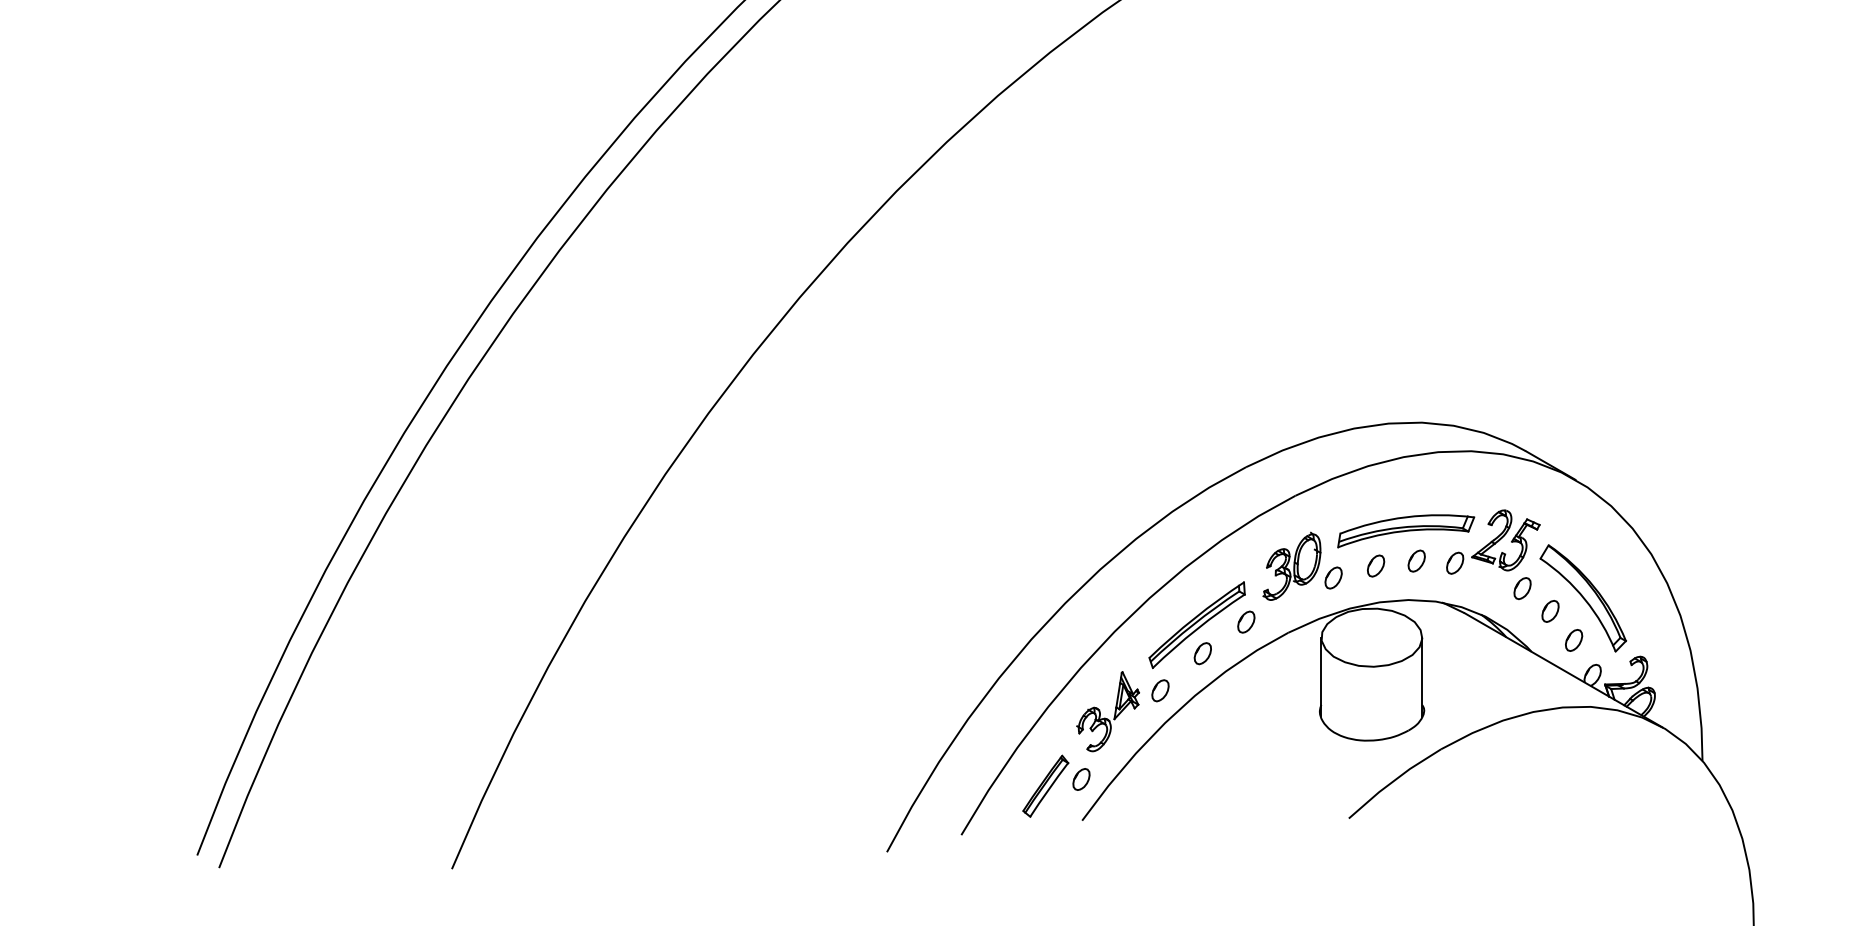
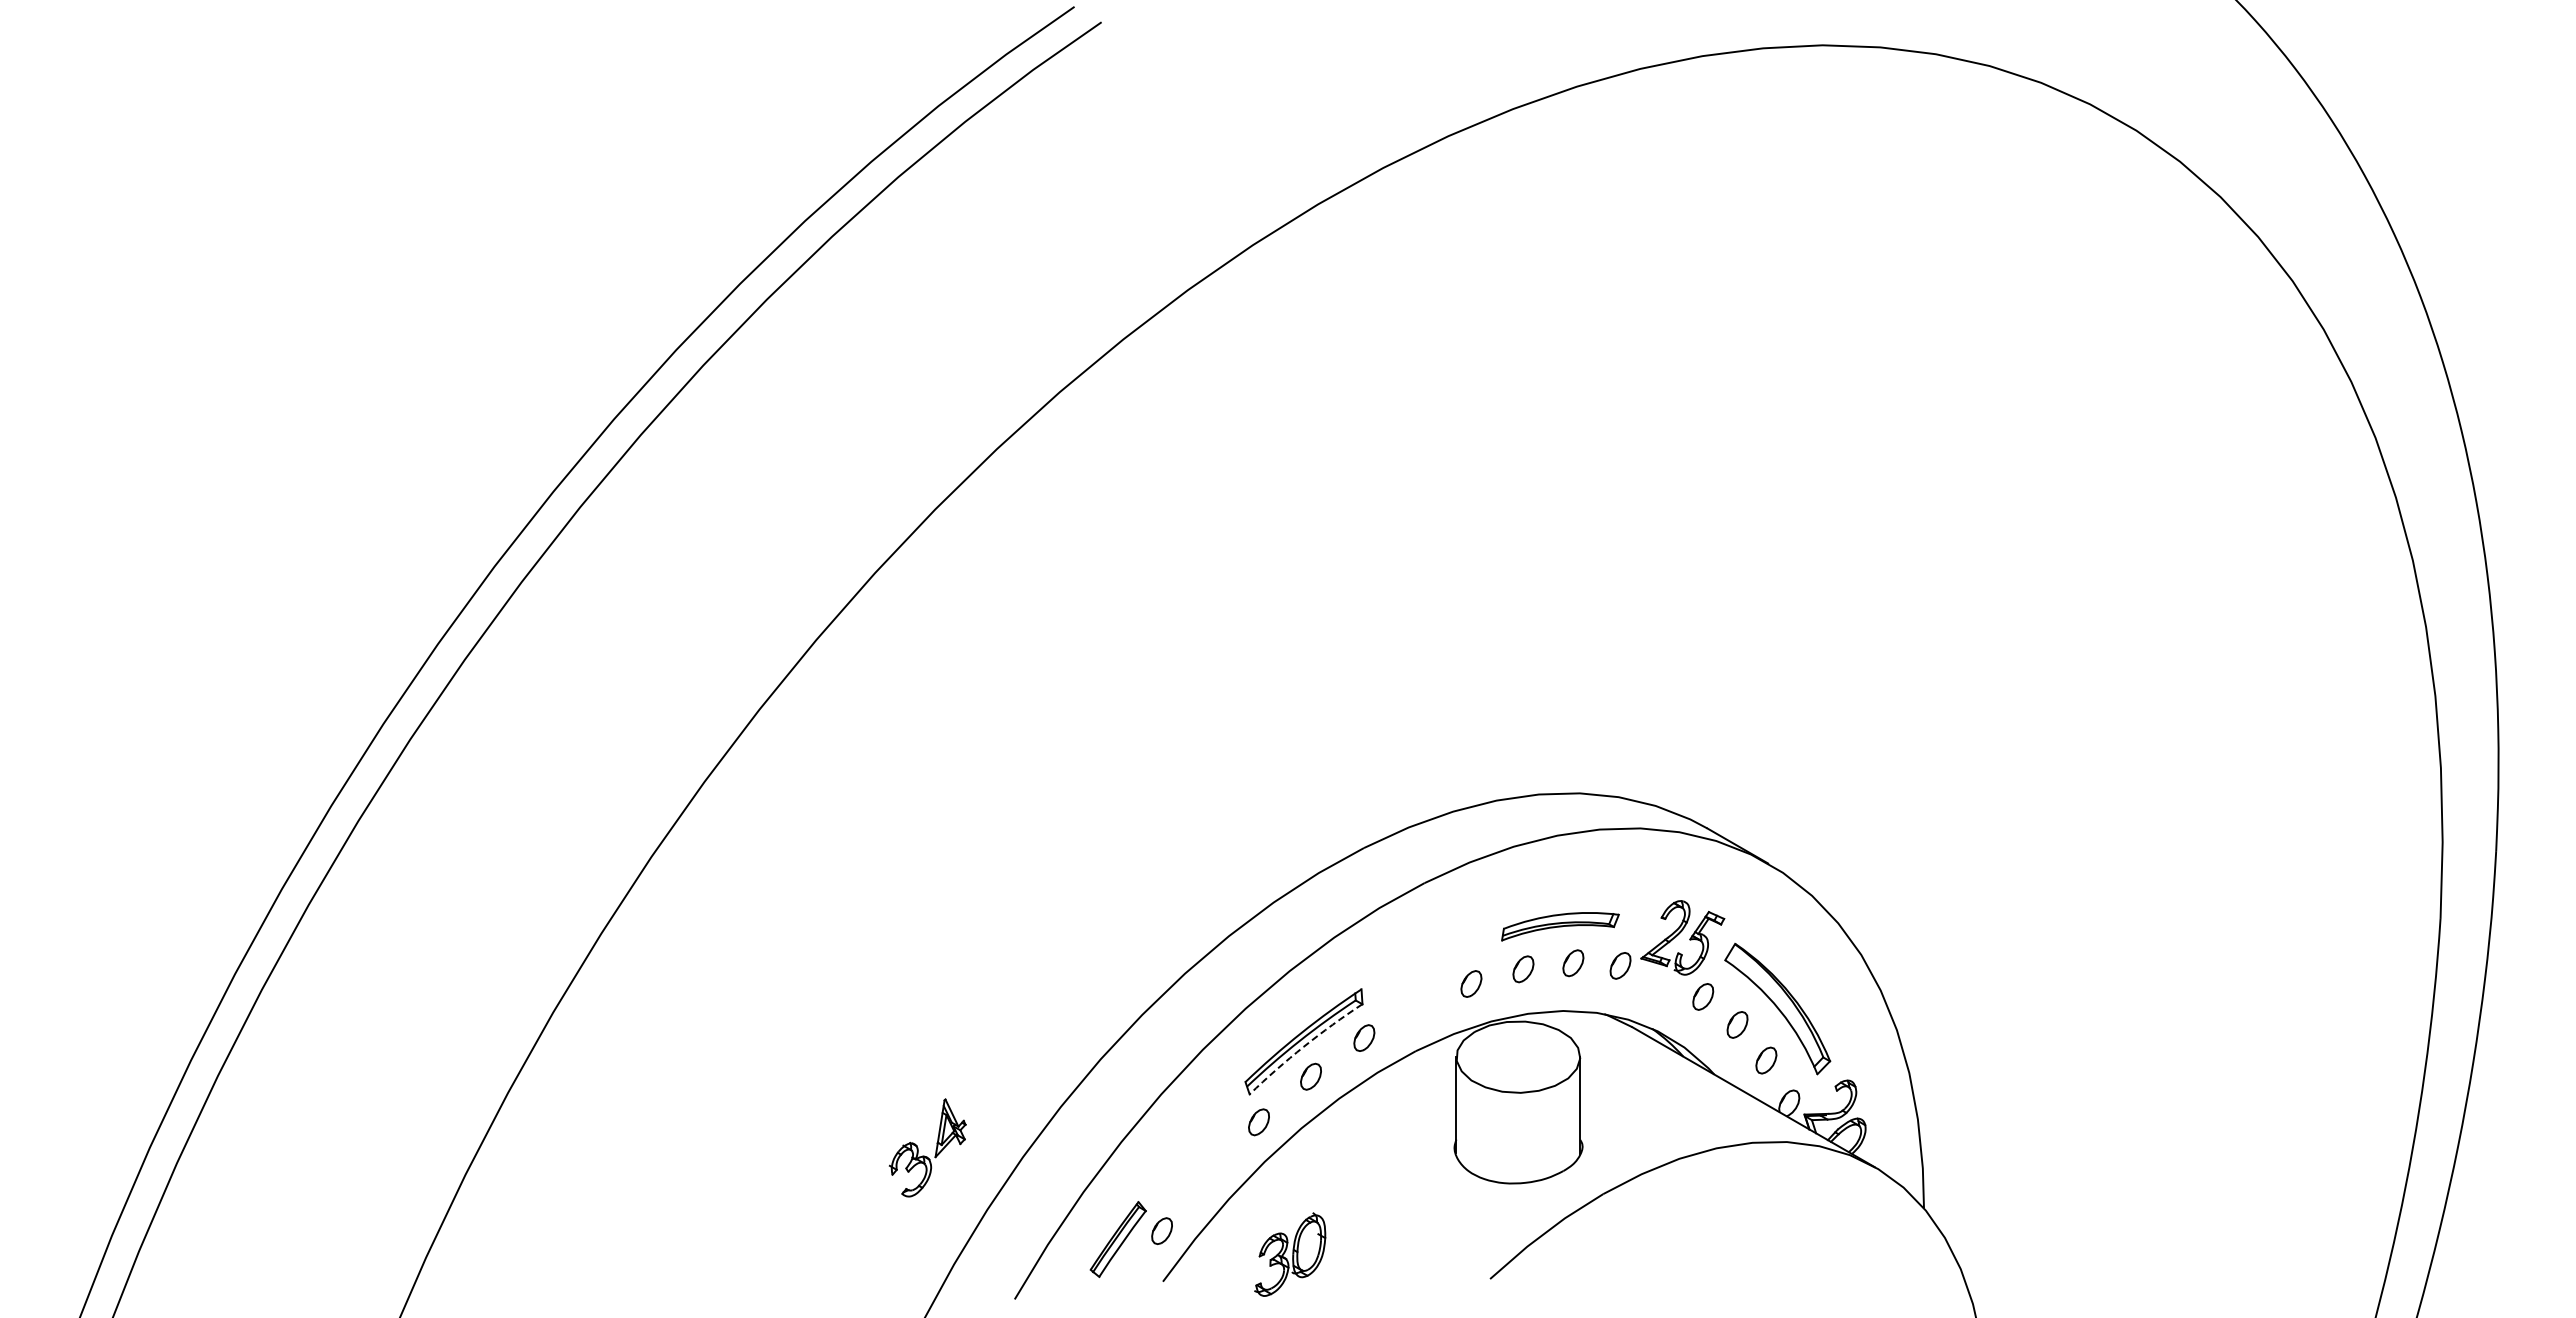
part: (1406, 531) -> (1560, 926), size x0.7
part: (1292, 566) -> (1290, 1254), moved
arc: (1196, 628) -> (1303, 1046), solid -> dashed
part: (1114, 712) -> (935, 1149), moved

